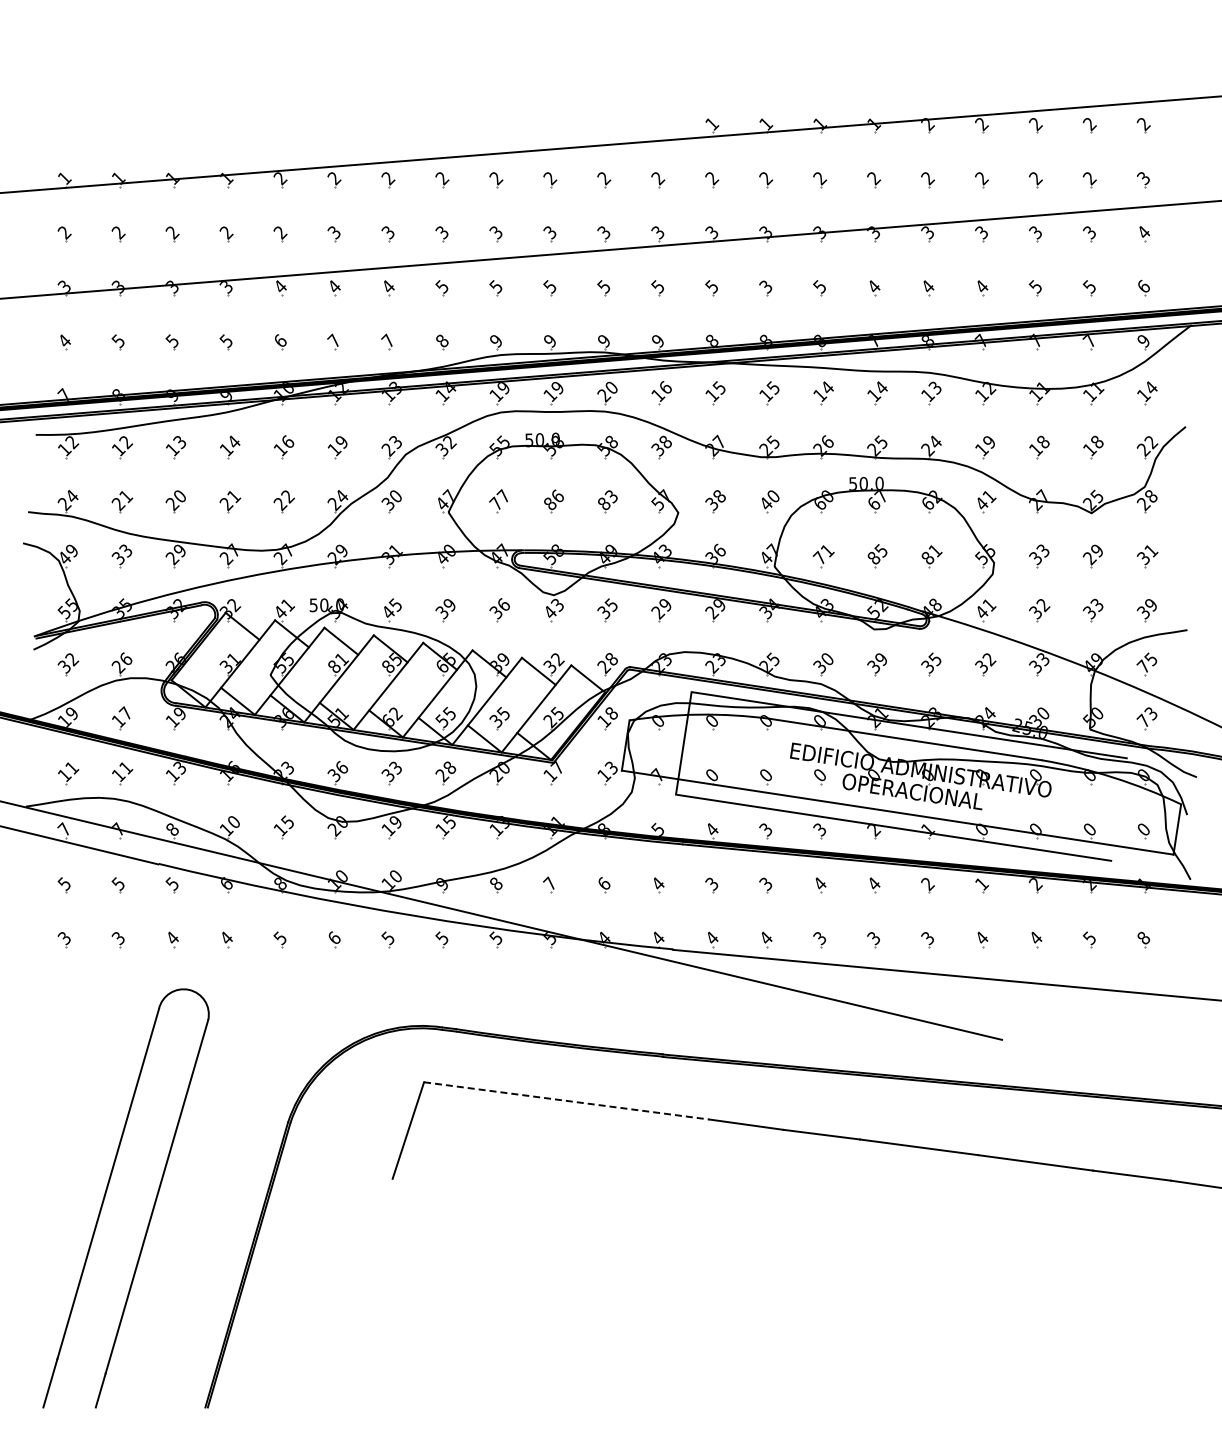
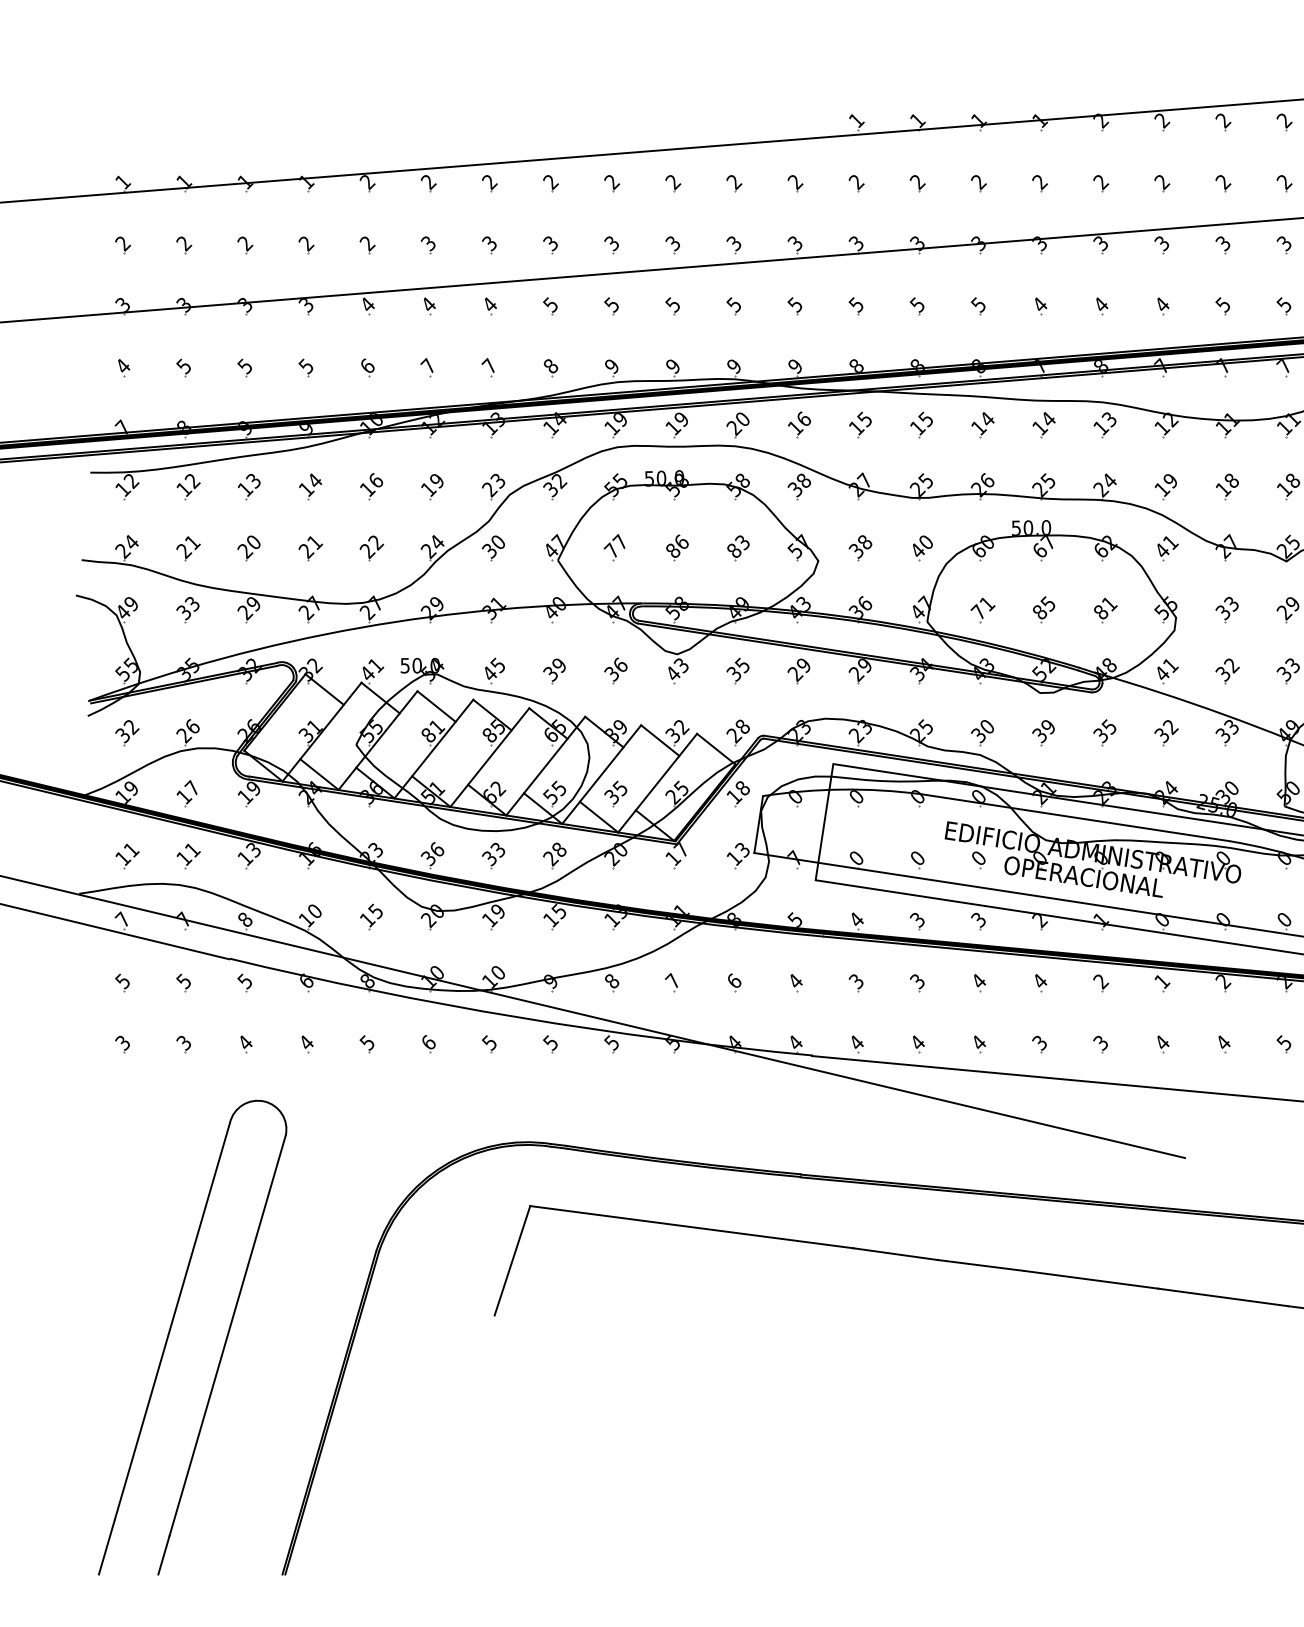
text: (765, 284) -> (917, 302), 3 -> 5
text: (819, 938) -> (978, 1043), 3 -> 4
line: (566, 1100) -> (691, 1226), dashed -> solid

